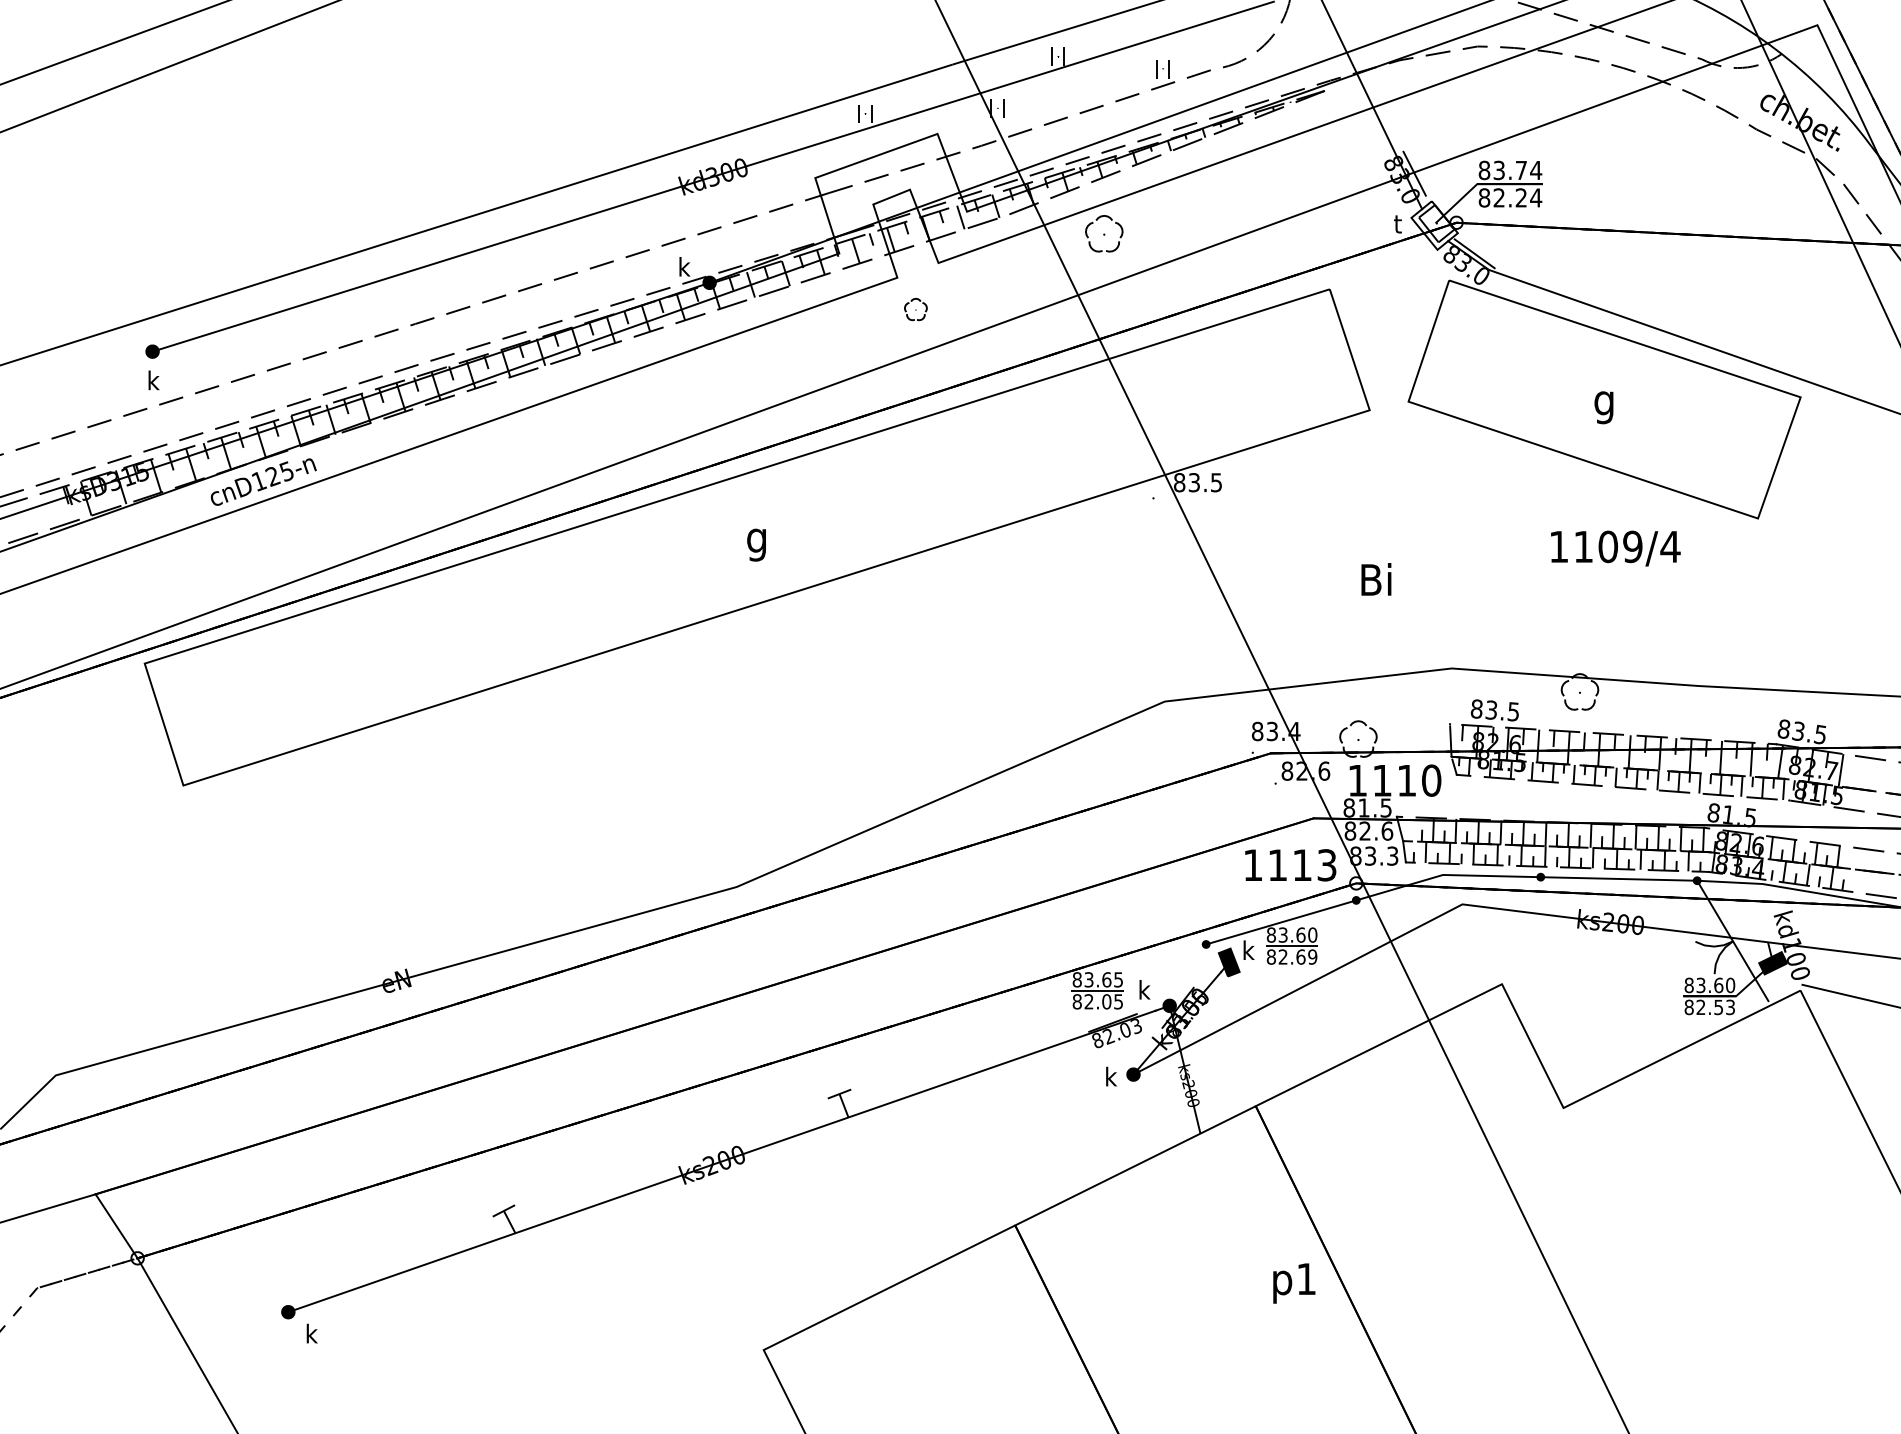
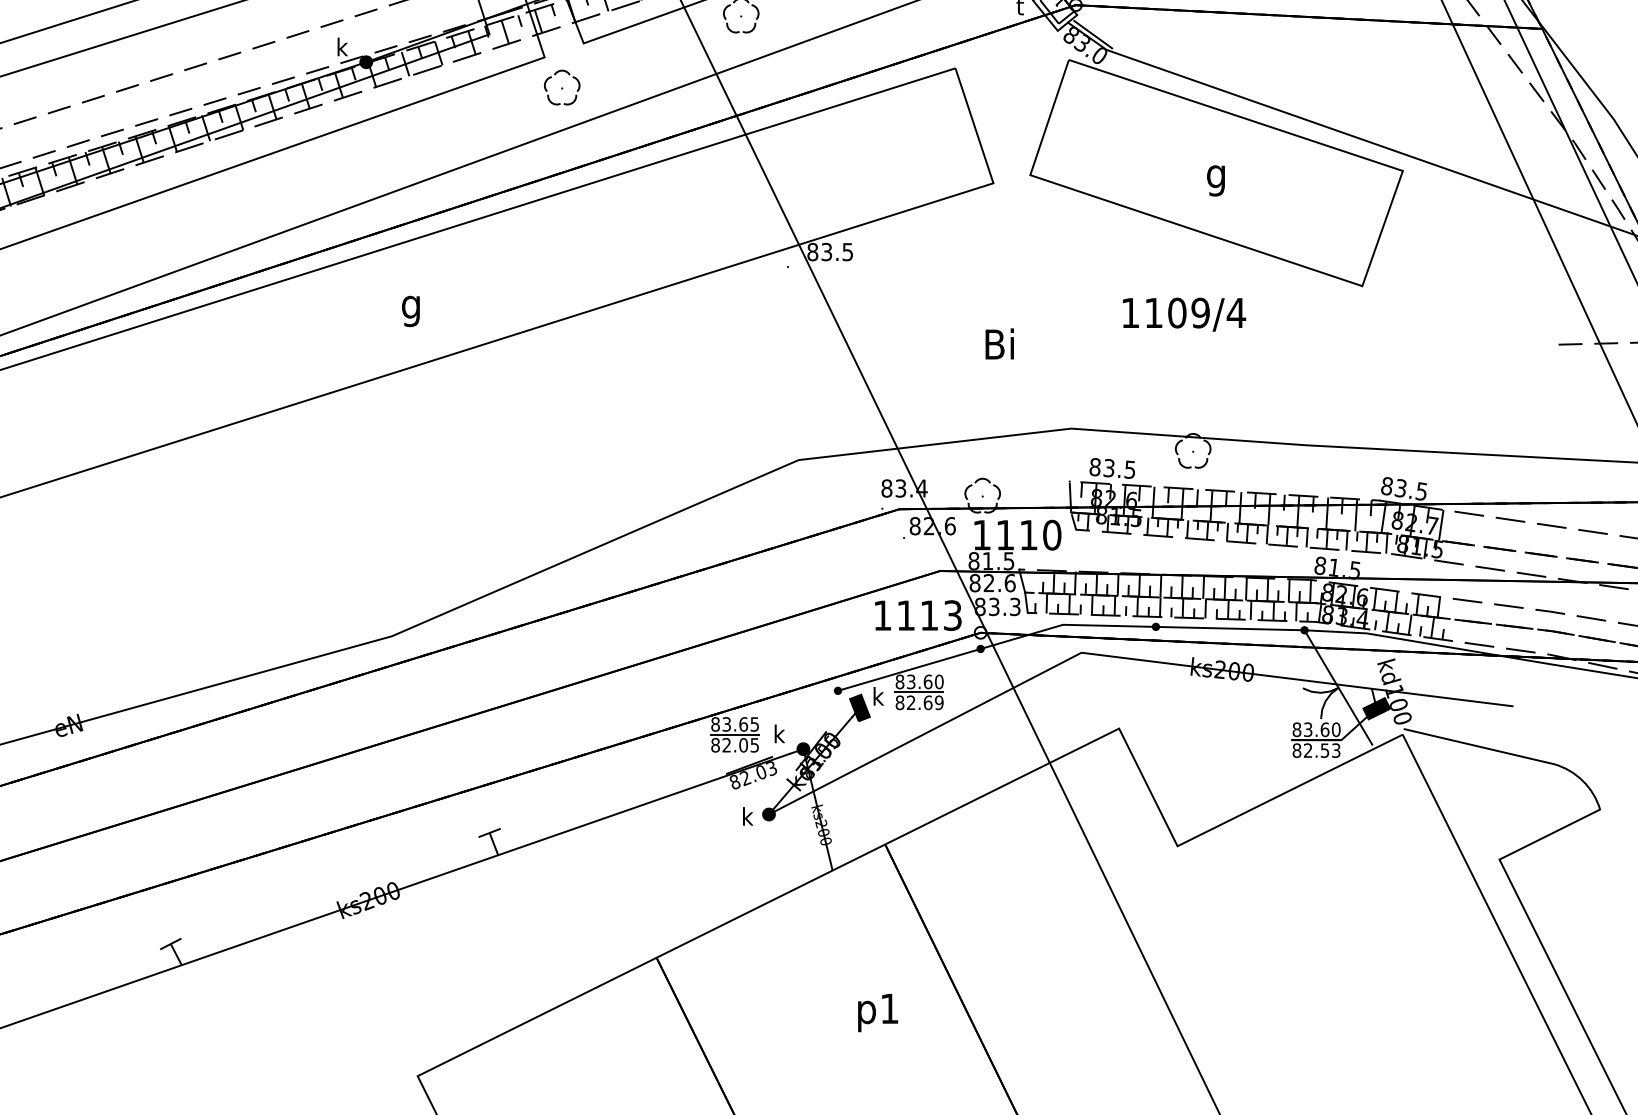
part: (915, 309) -> (561, 87), size x1.67
text: (1615, 548) -> (1184, 314), moved
text: (1294, 1283) -> (878, 1012), moved

